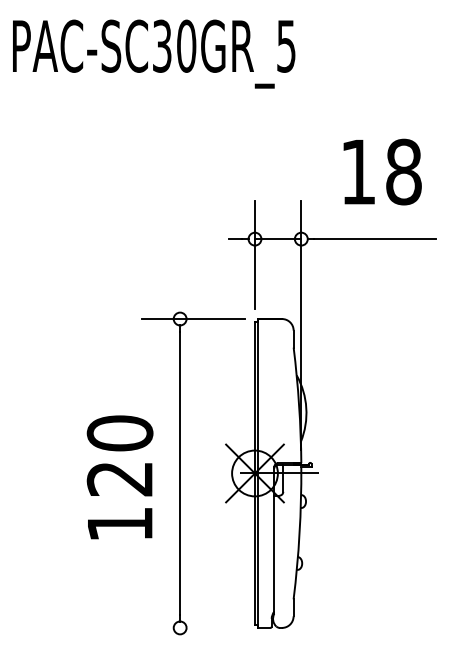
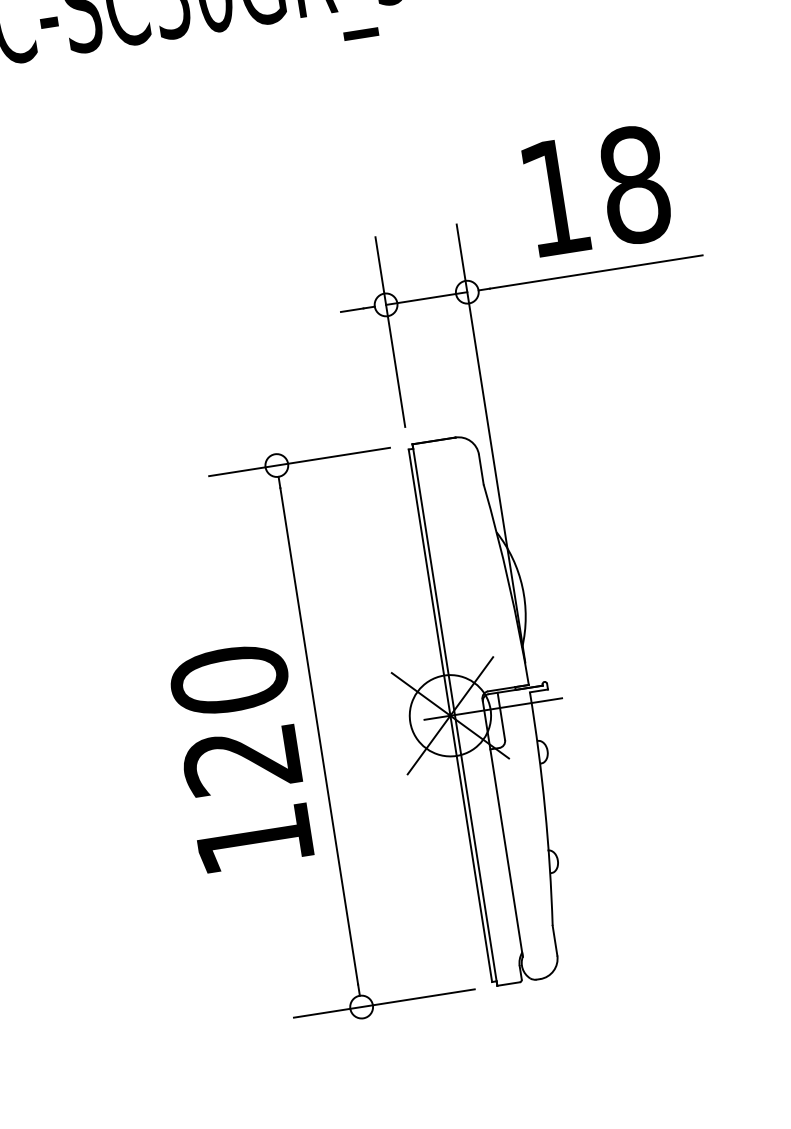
text: (382, 171) -> (597, 189), moved
text: (119, 477) -> (240, 757), moved
line: (192, 627) -> (383, 1002), added

